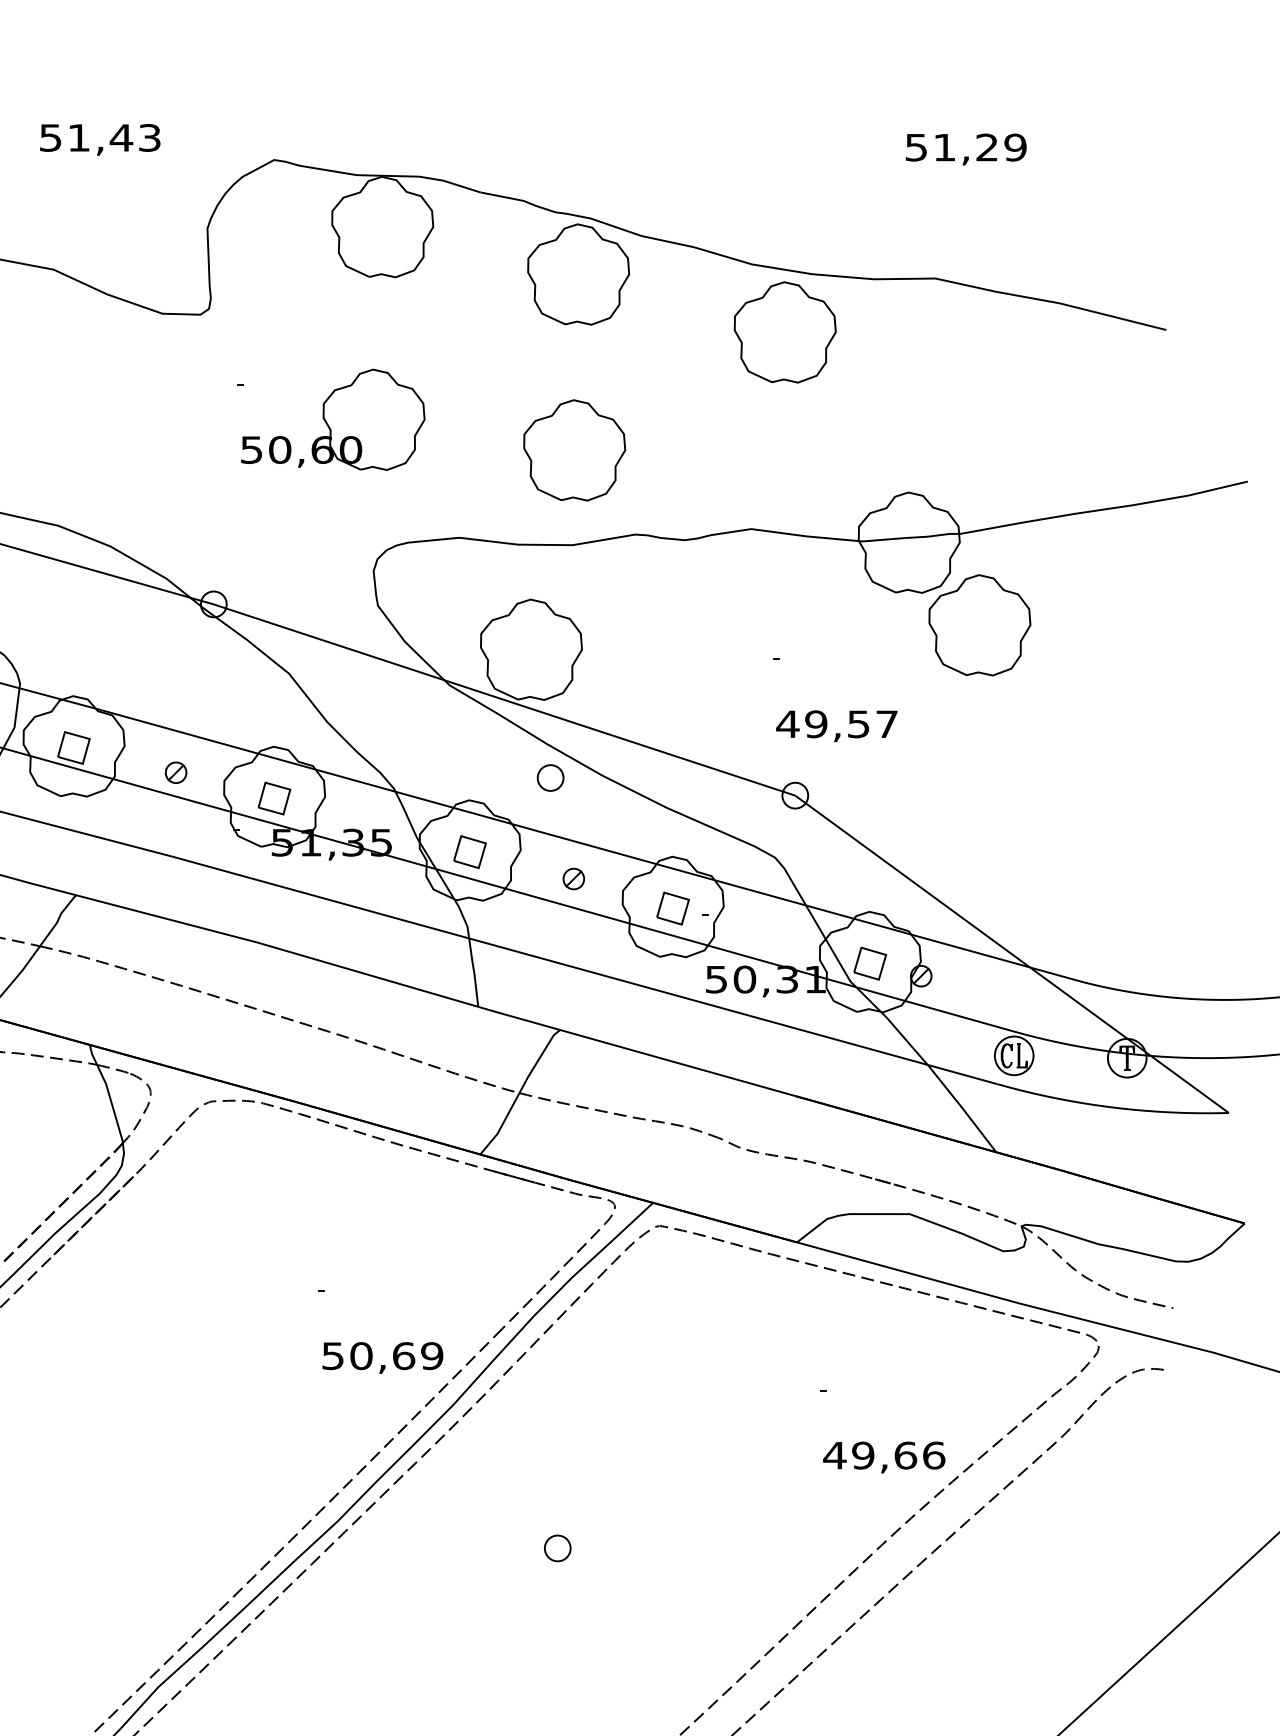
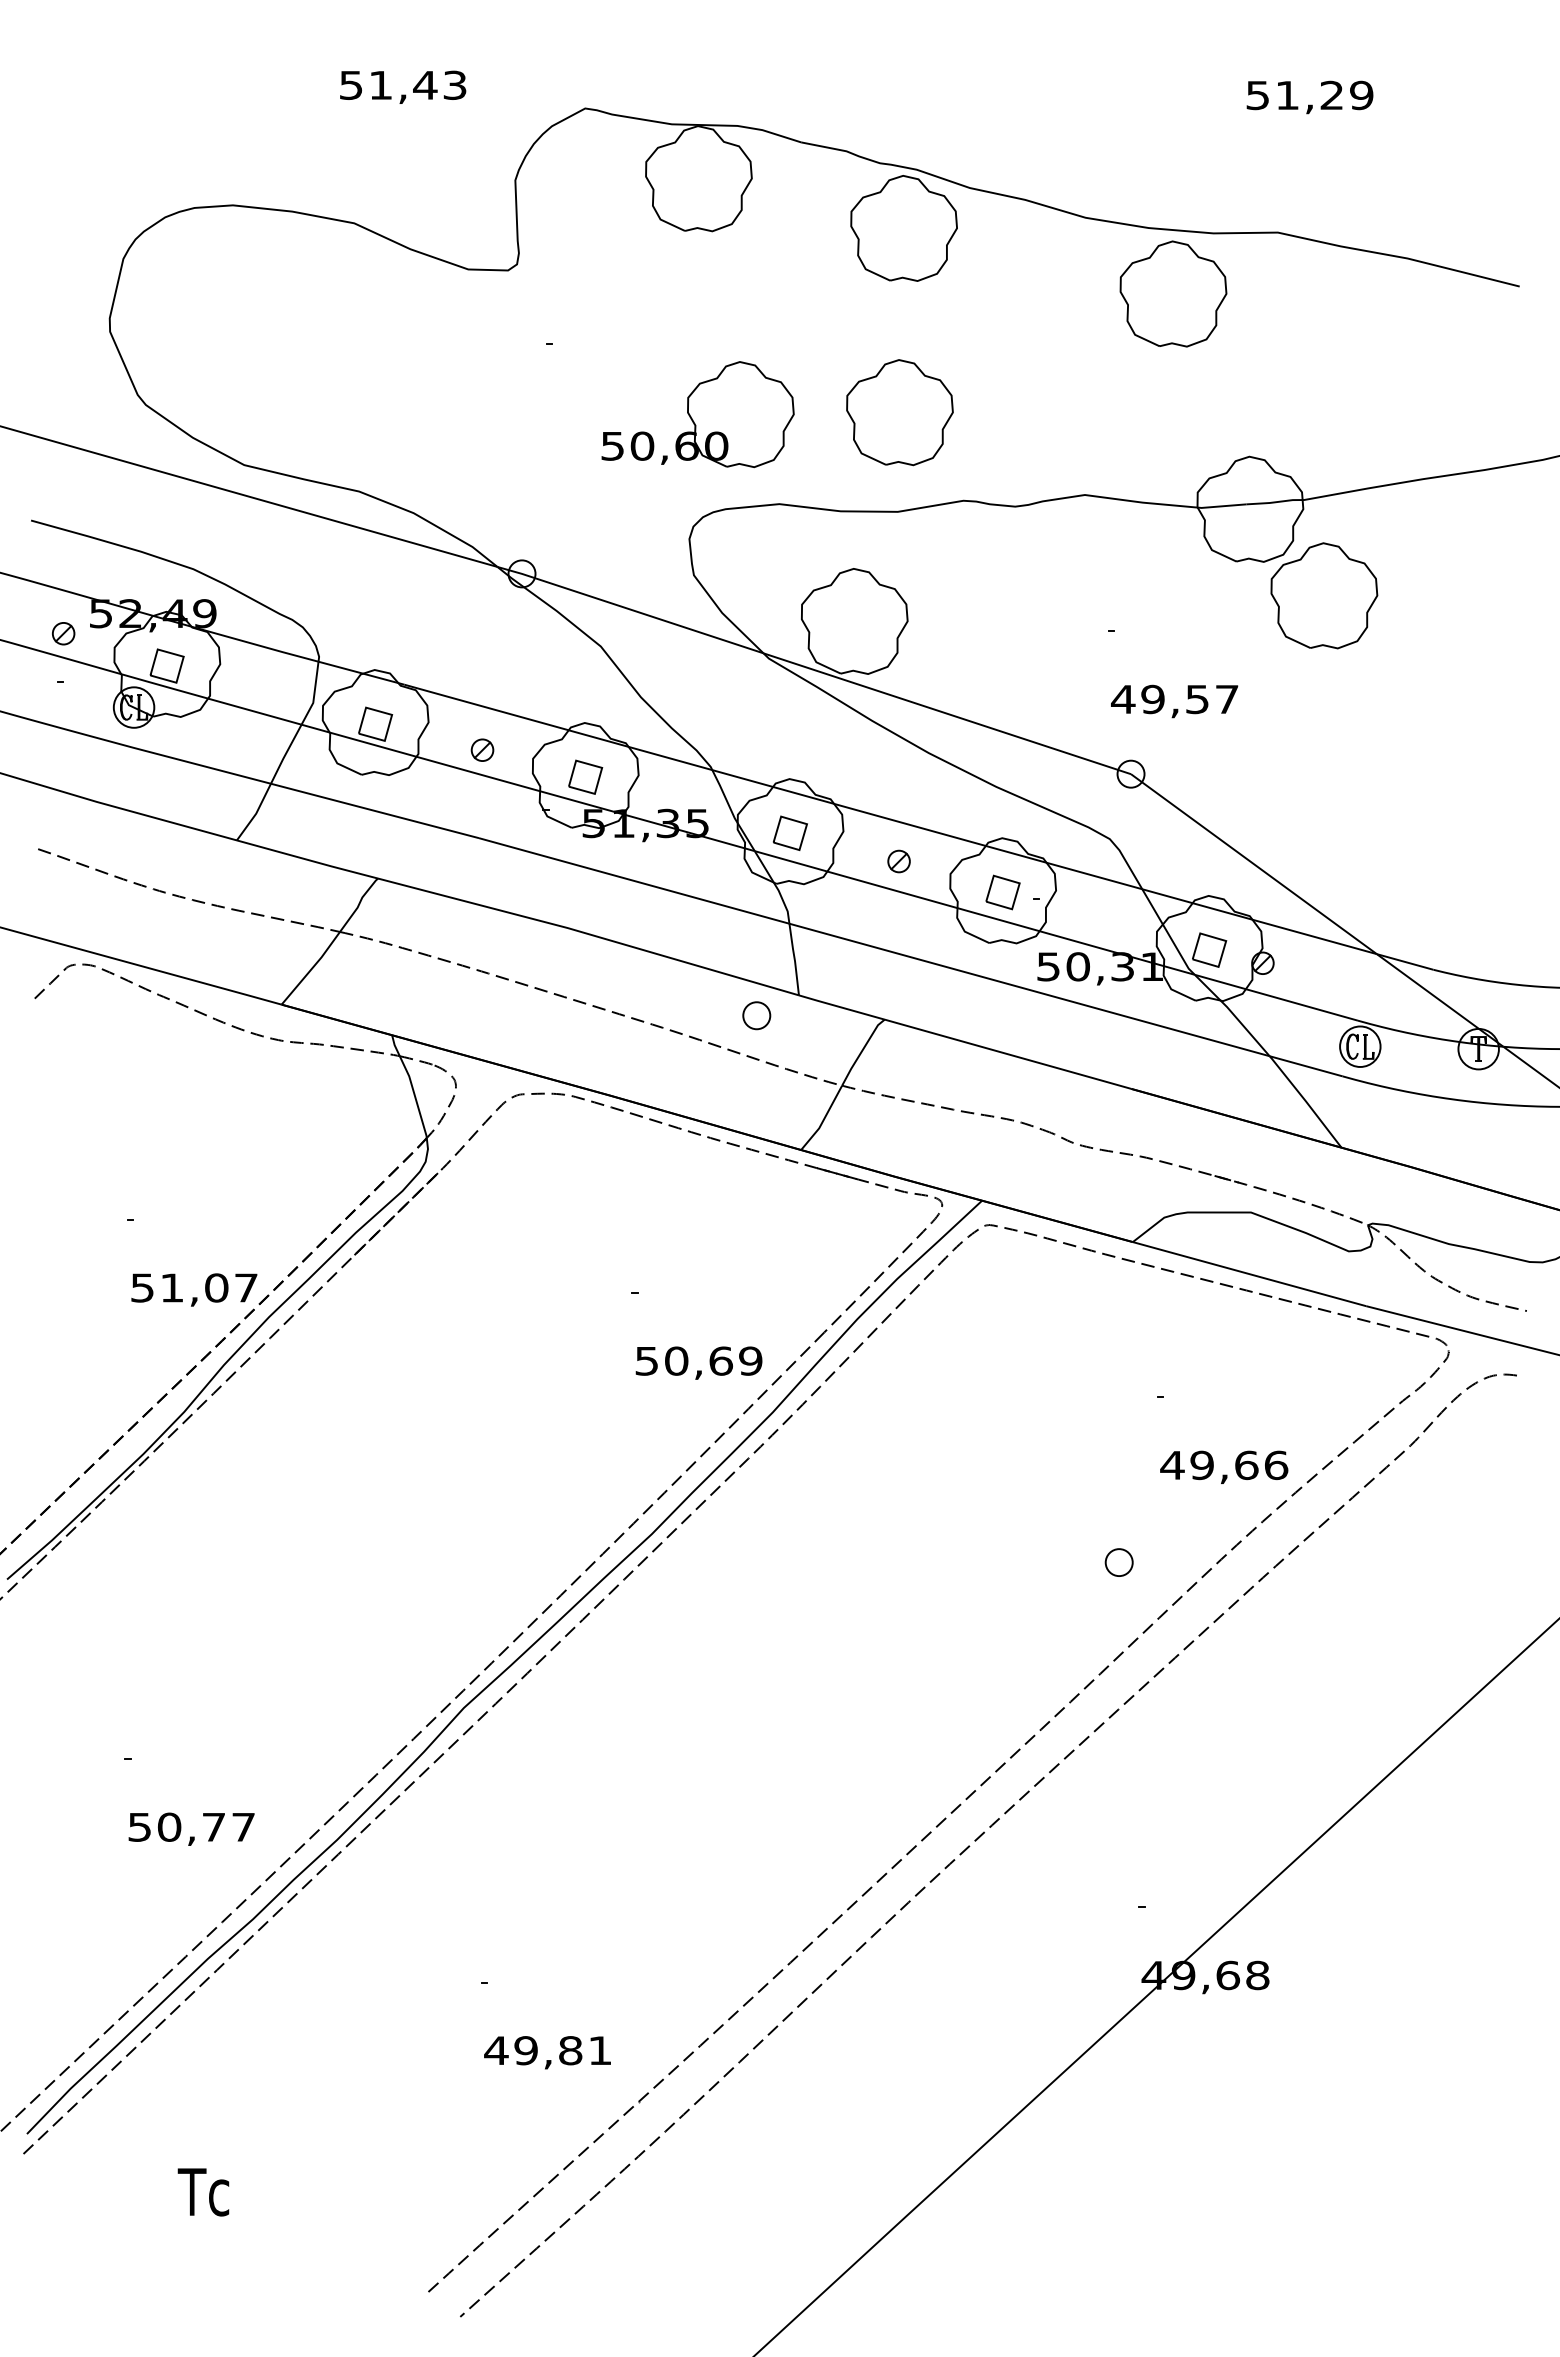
part: (785, 331) -> (1173, 293), moved
part: (332, 419) -> (697, 414), moved
part: (550, 777) -> (756, 1015), moved
part: (557, 1548) -> (1118, 1562), moved

